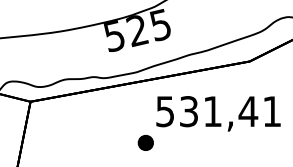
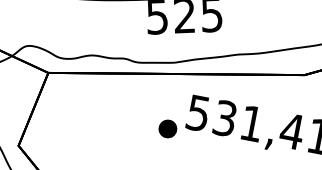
part: (145, 142) -> (167, 128), moved

